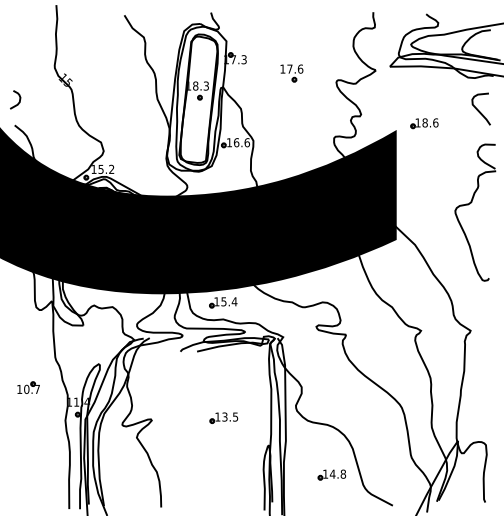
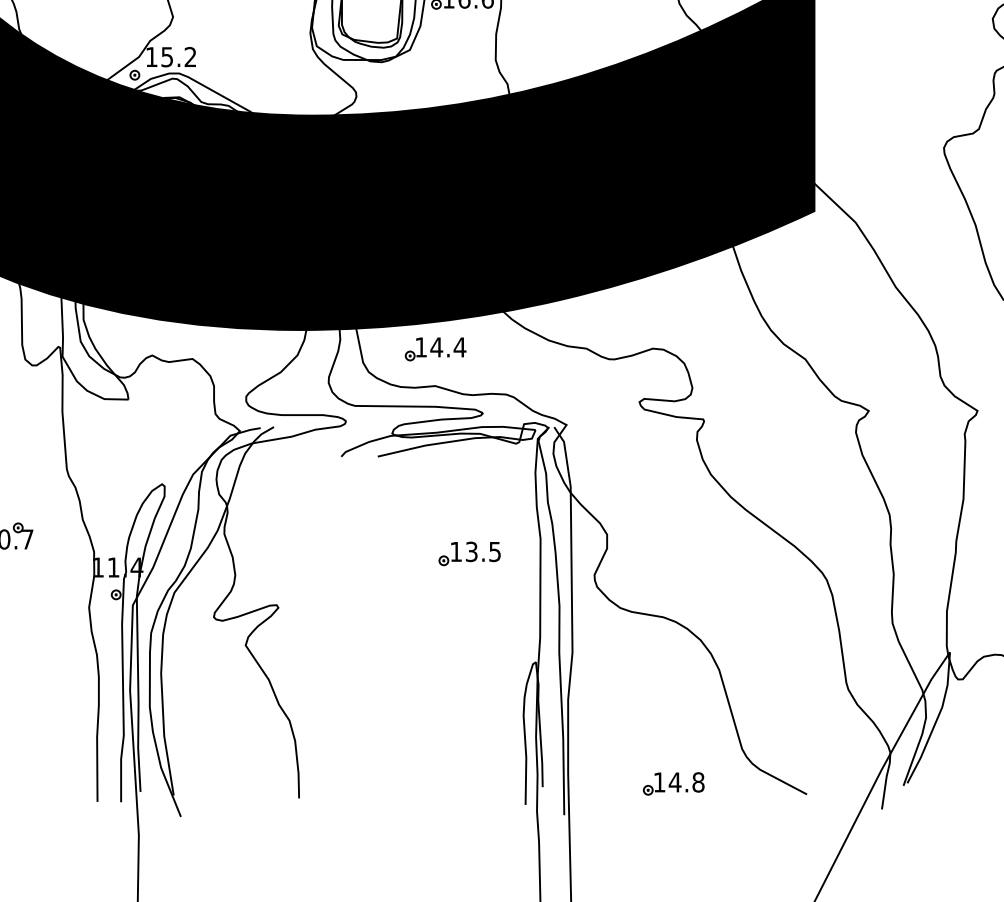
text: (223, 301) -> (435, 346), 15.4 -> 14.4
part: (223, 417) -> (468, 552), moved
part: (331, 474) -> (672, 783), moved

